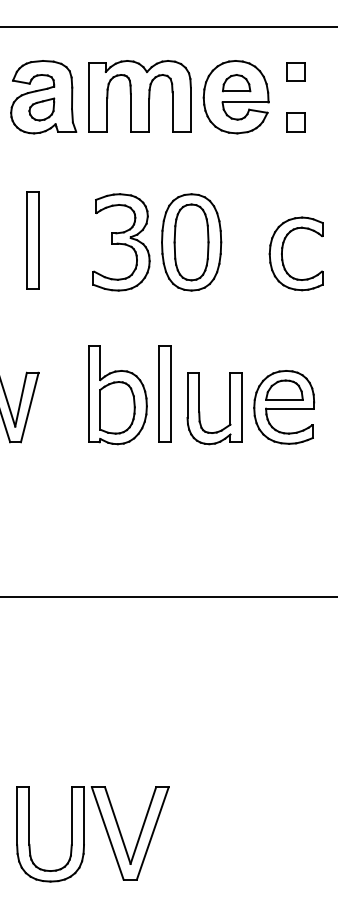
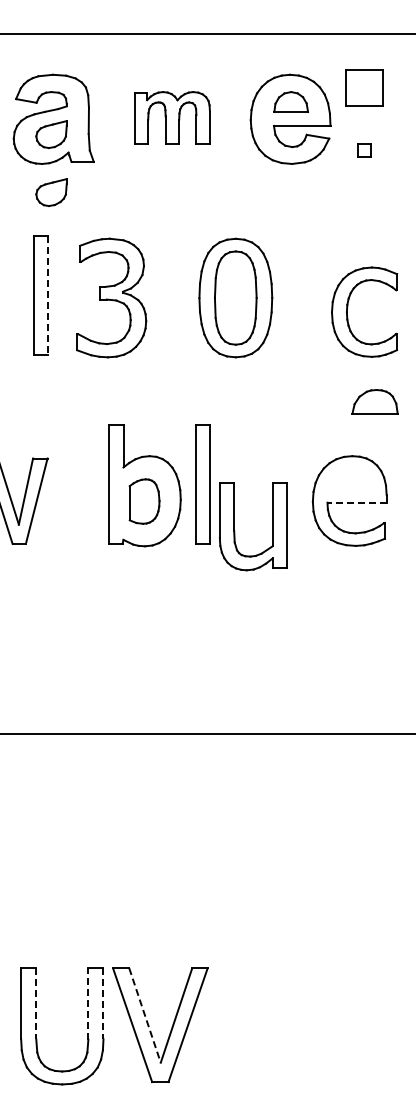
part: (296, 71) -> (364, 87), size x1.6
part: (140, 95) -> (172, 117), size x0.6
part: (296, 122) -> (364, 150), size x0.6
part: (41, 156) -> (51, 192), added
line: (39, 240) -> (48, 295), solid -> dashed
part: (121, 241) -> (111, 297), moved
part: (284, 389) -> (374, 401), moved
part: (117, 407) -> (144, 501), size x0.7
line: (290, 408) -> (357, 502), solid -> dashed
part: (200, 411) -> (235, 530), moved
line: (29, 815) -> (36, 1003), solid -> dashed
line: (71, 815) -> (88, 1003), solid -> dashed
line: (84, 815) -> (103, 1003), solid -> dashed
line: (118, 825) -> (145, 1015), solid -> dashed

